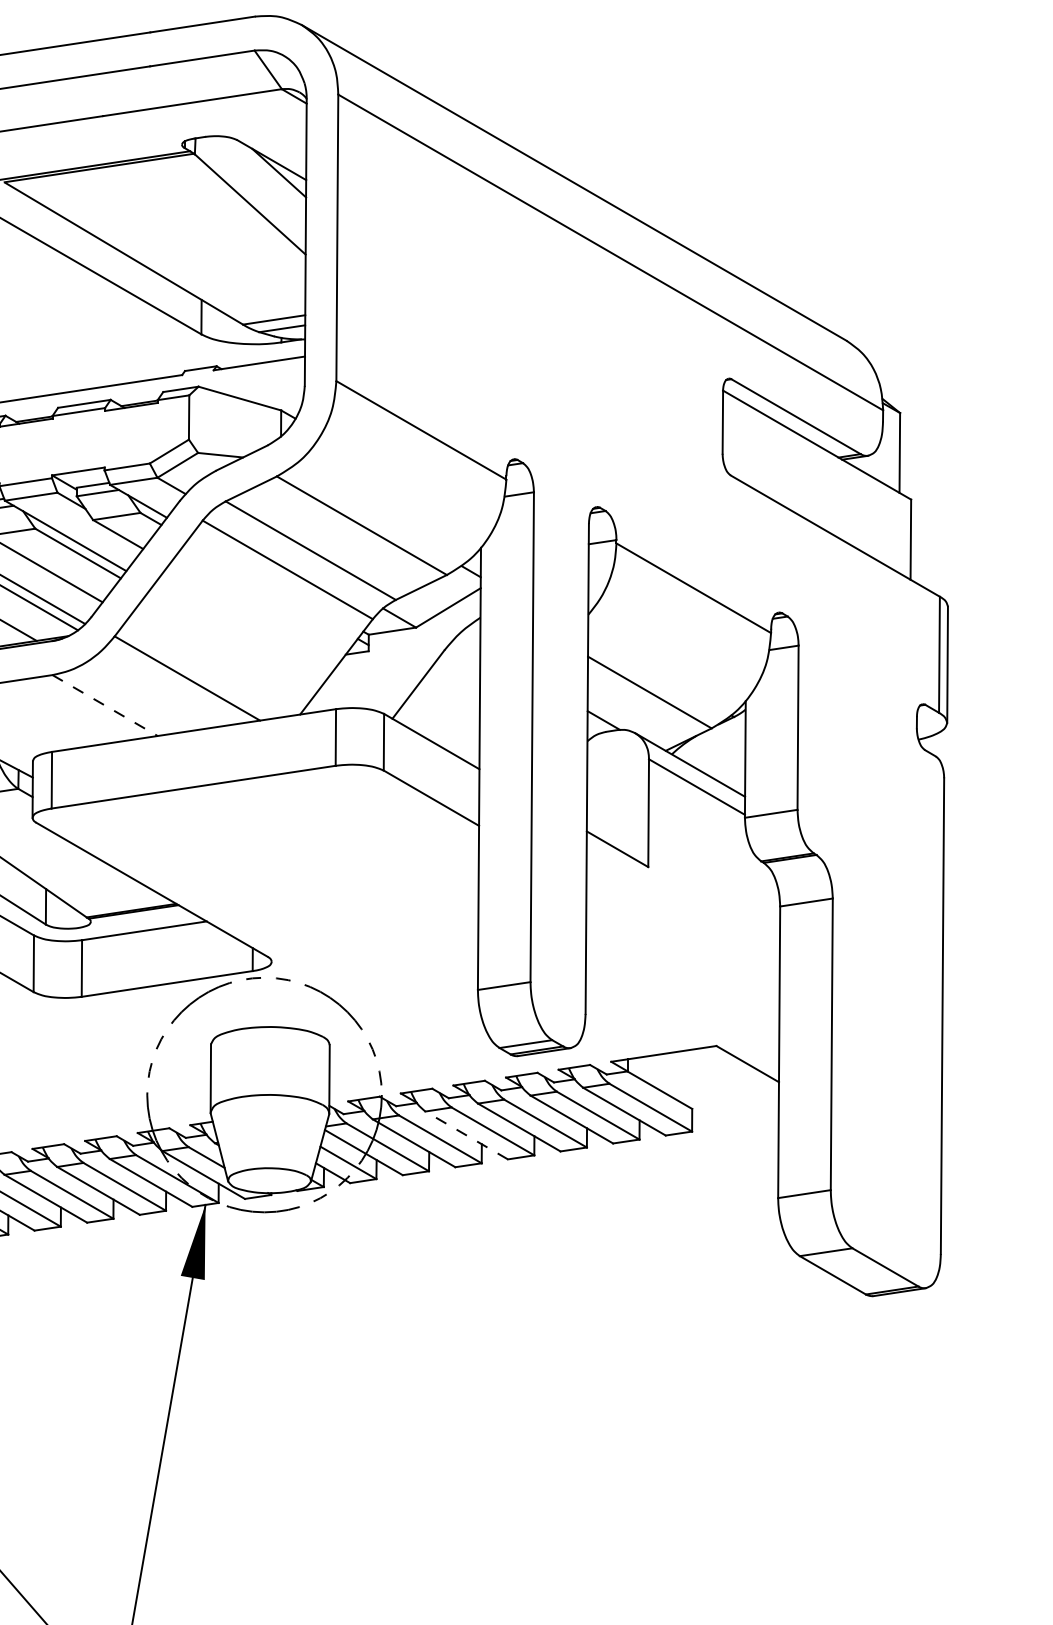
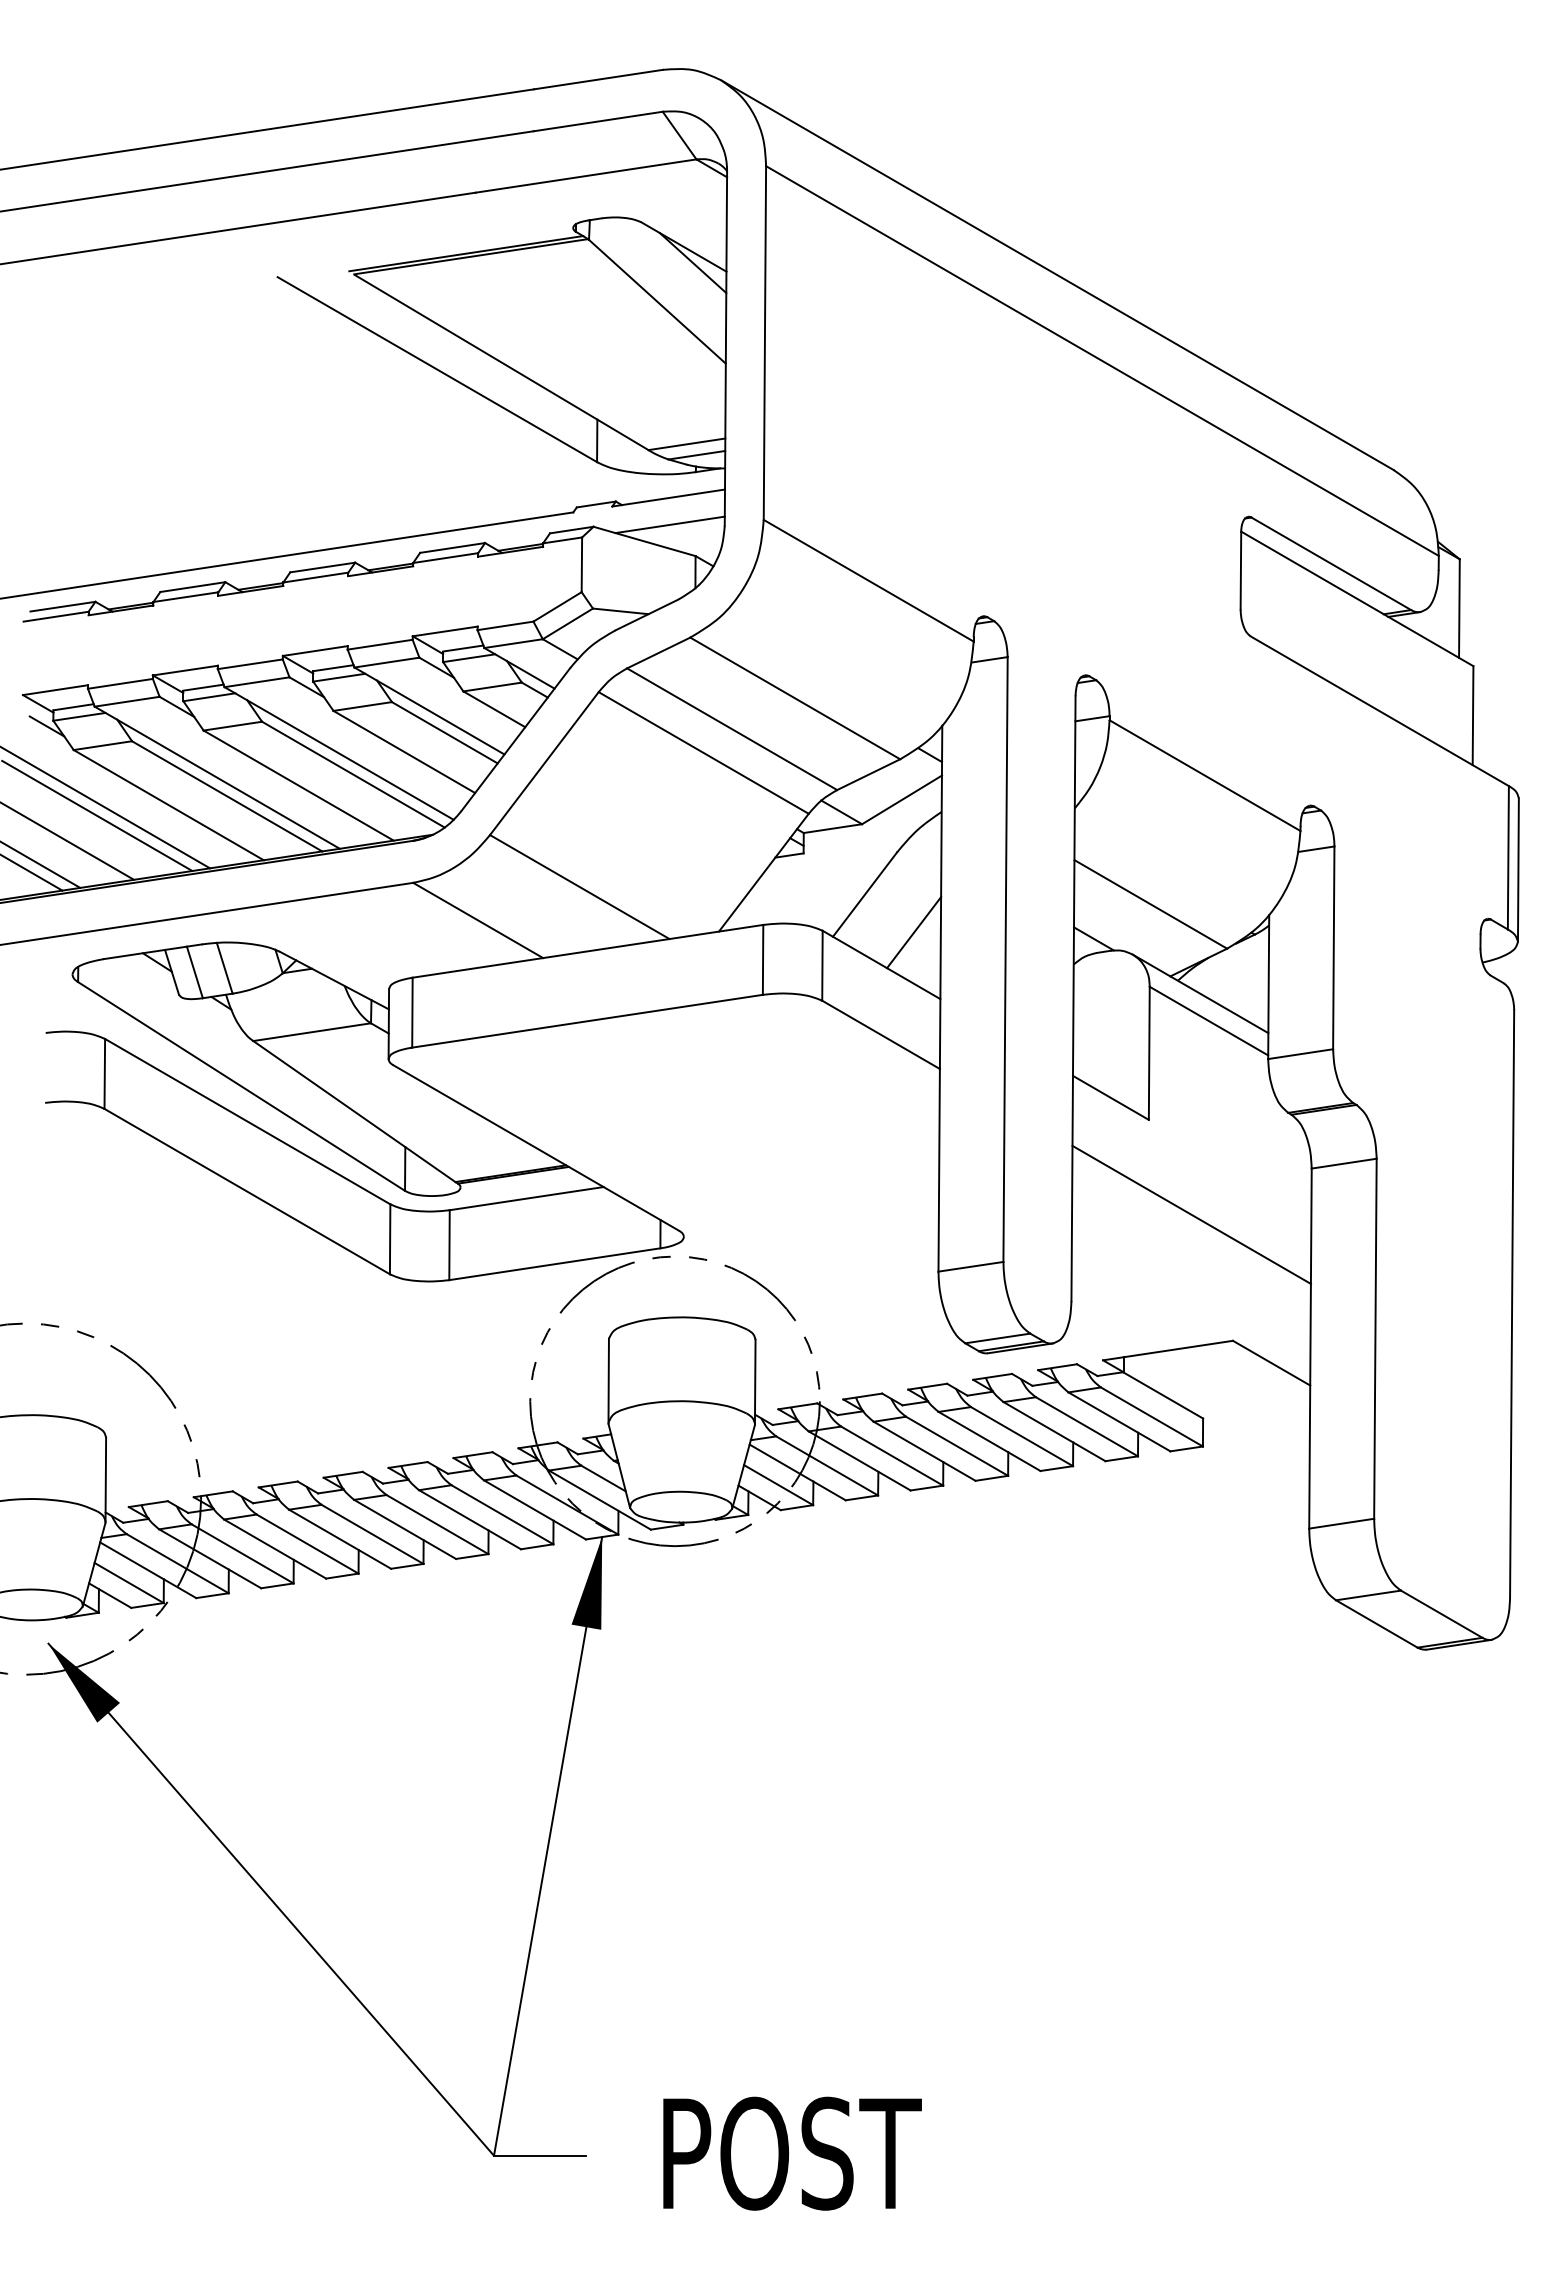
line: (260, 384) -> (669, 524), added
line: (105, 705) -> (478, 920), dashed -> solid
line: (458, 715) -> (914, 932), added
line: (682, 943) -> (1191, 1214), added
line: (466, 1135) -> (924, 1451), dashed -> solid

